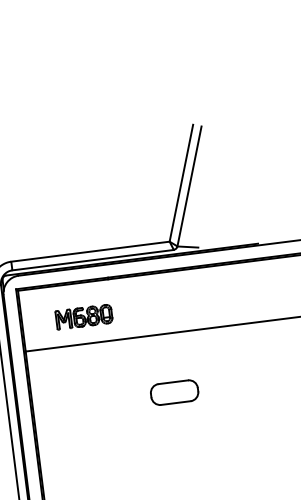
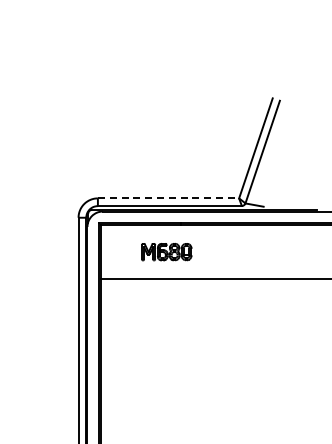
line: (90, 251) -> (168, 198), solid -> dashed
part: (83, 317) -> (166, 252), moved
part: (174, 392) -> (226, 331), removed

